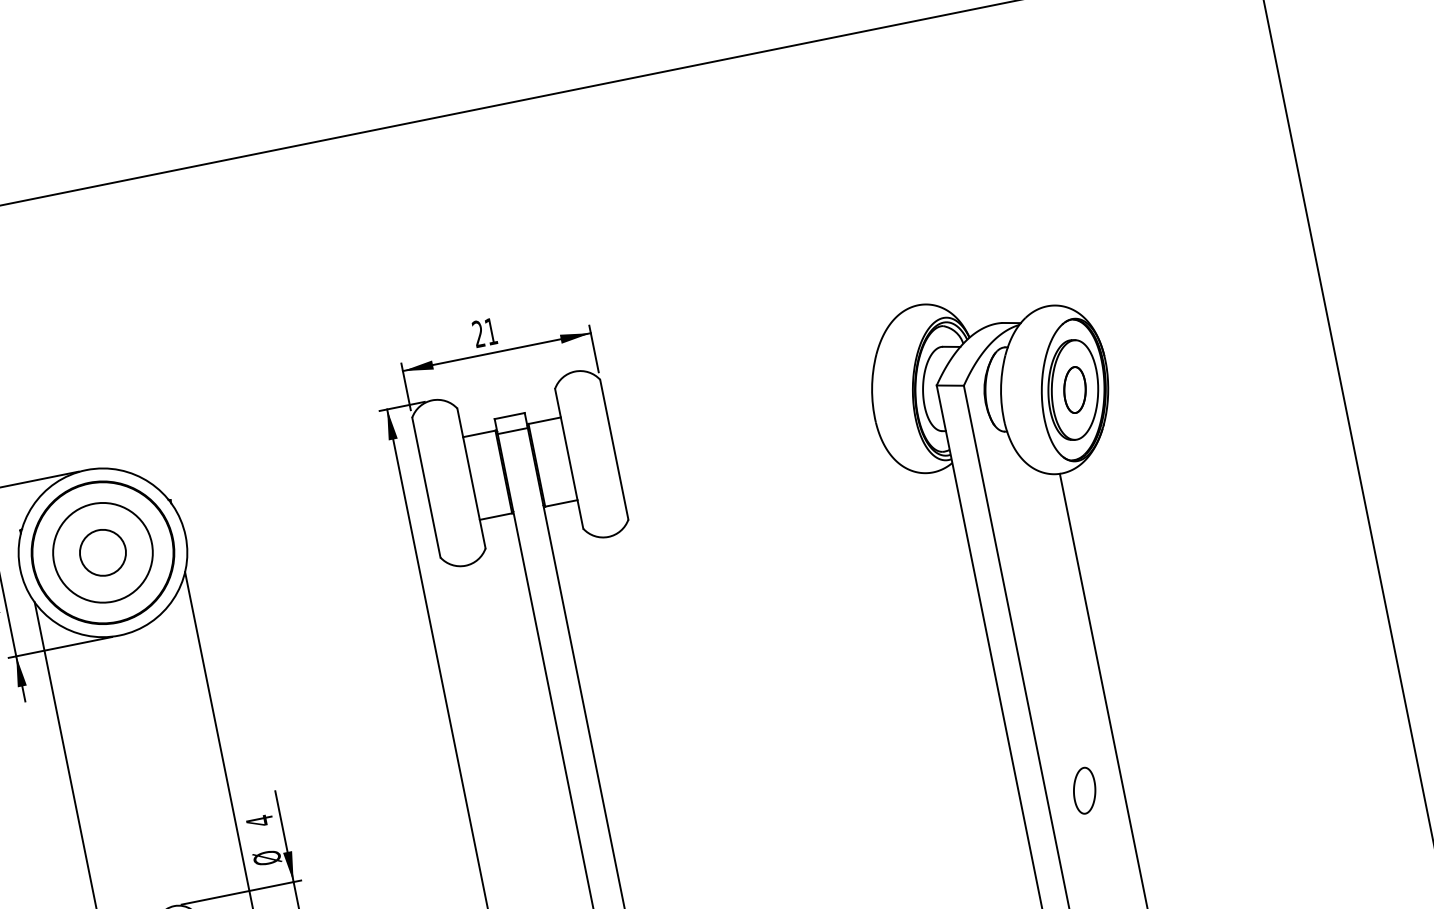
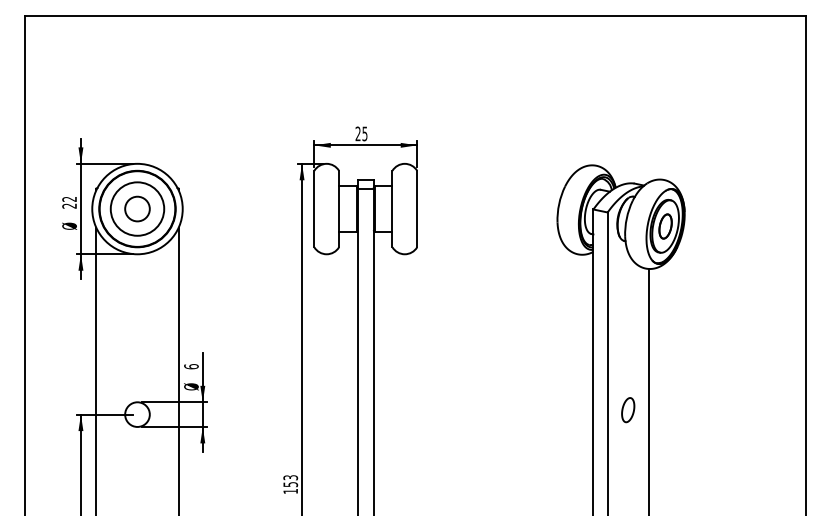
text: (490, 330) -> (364, 133), 21 -> 25
part: (1085, 791) -> (628, 410), moved
text: (259, 820) -> (191, 366), 4 -> 6

